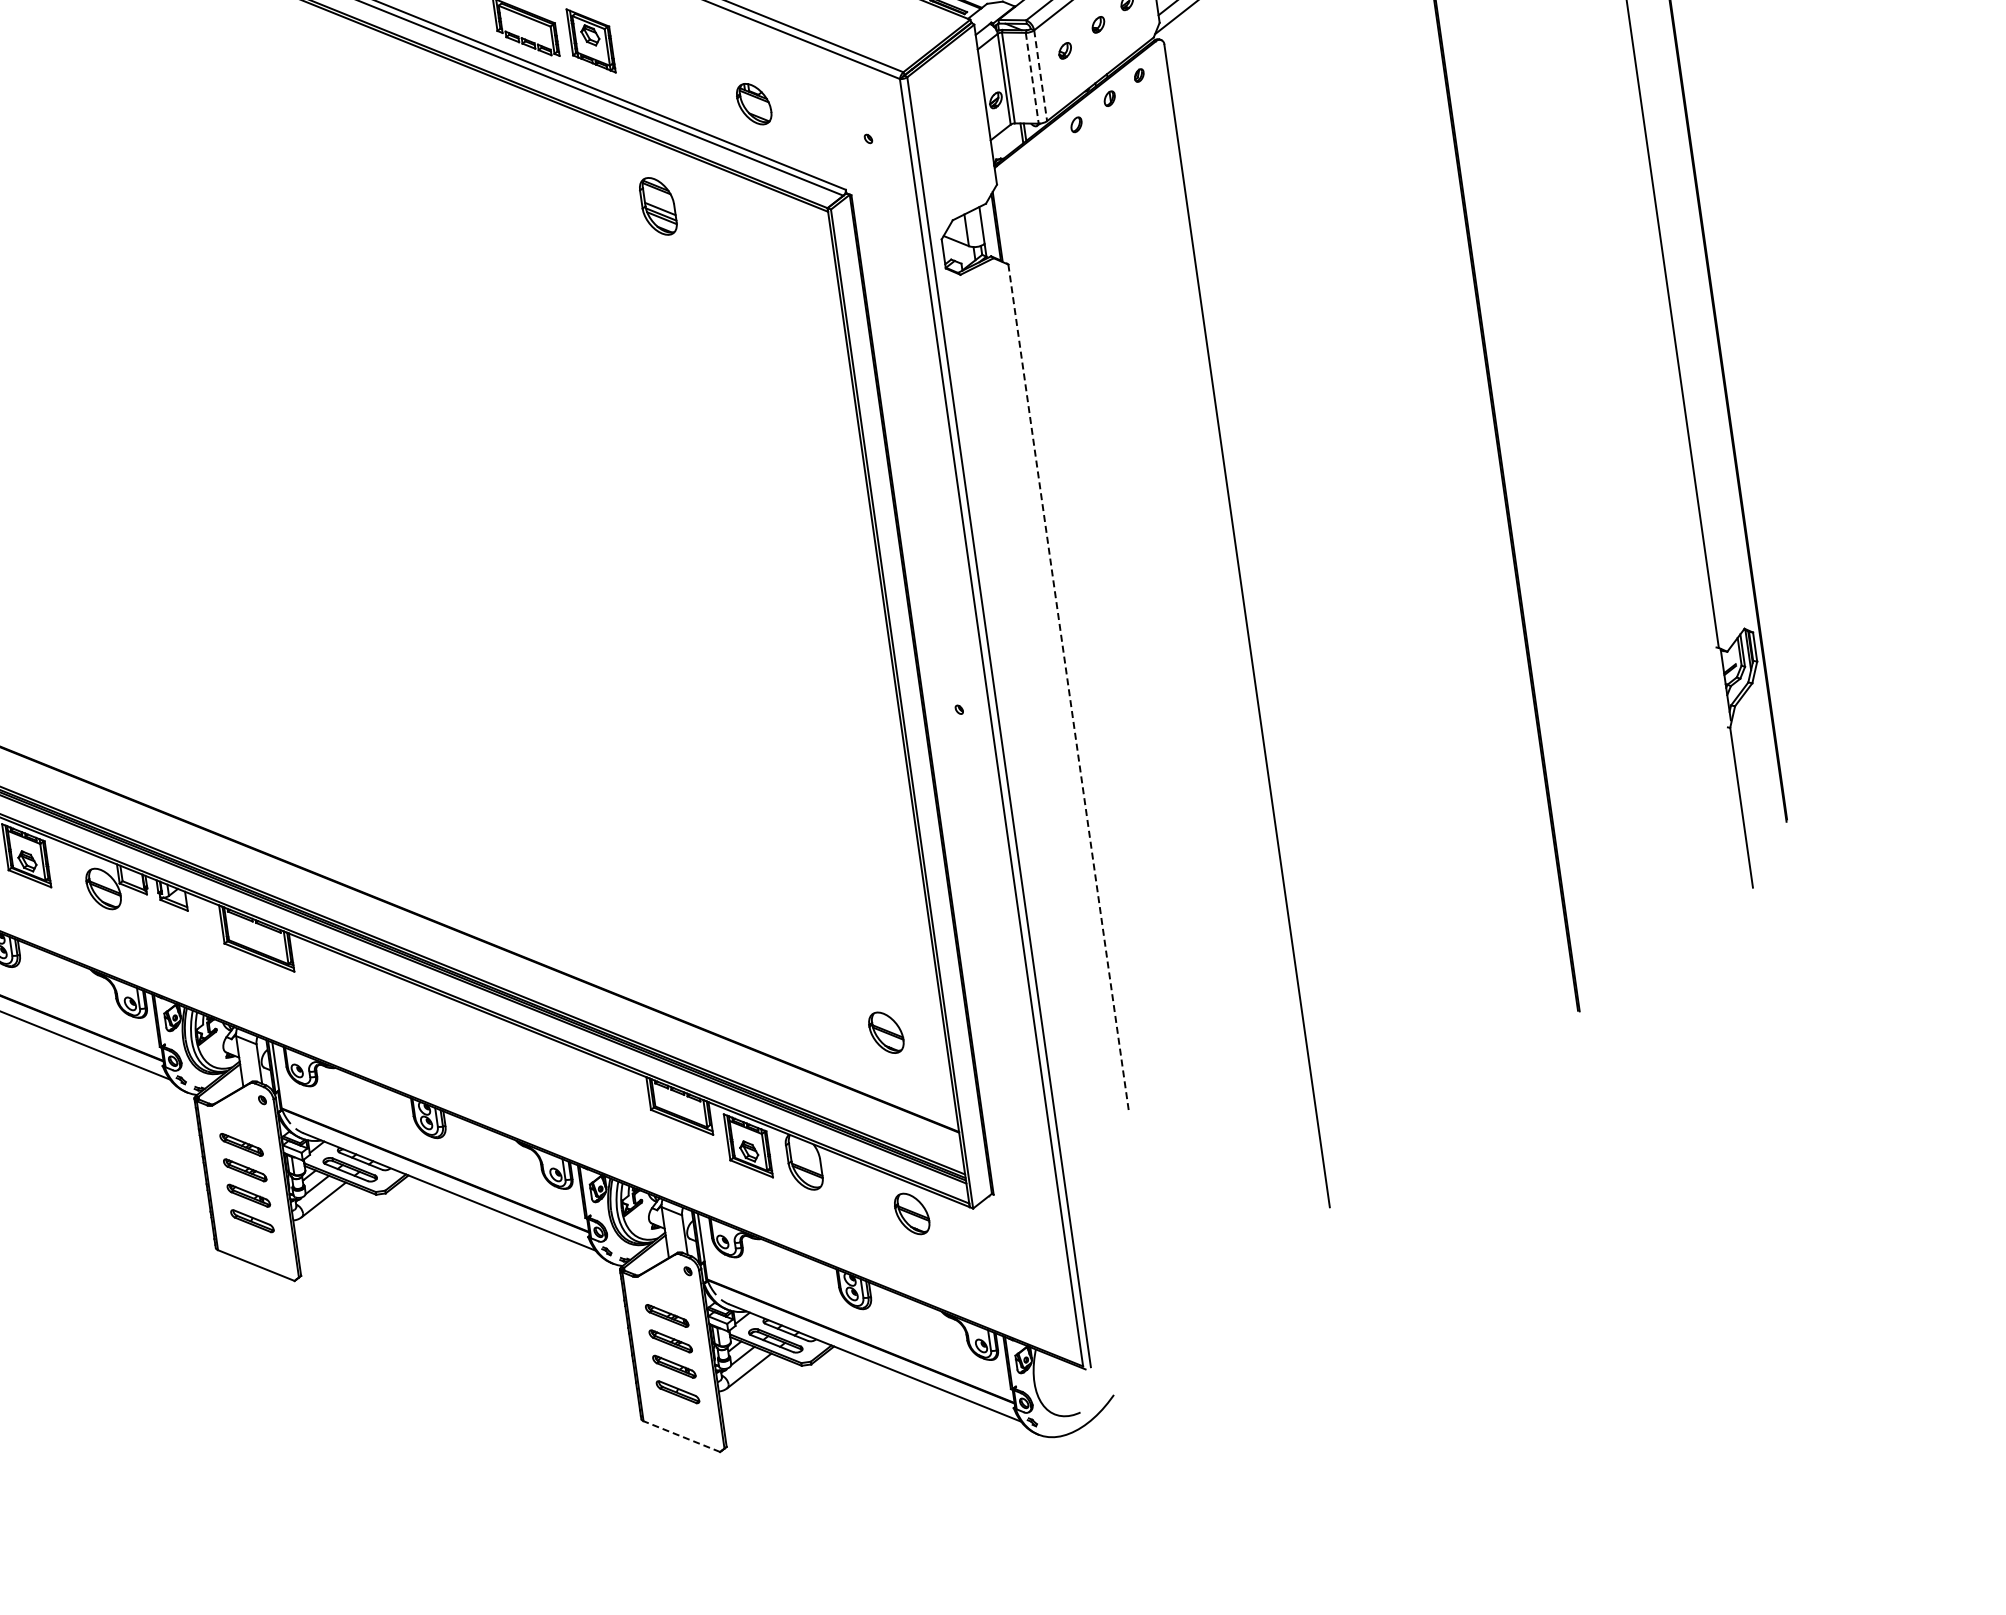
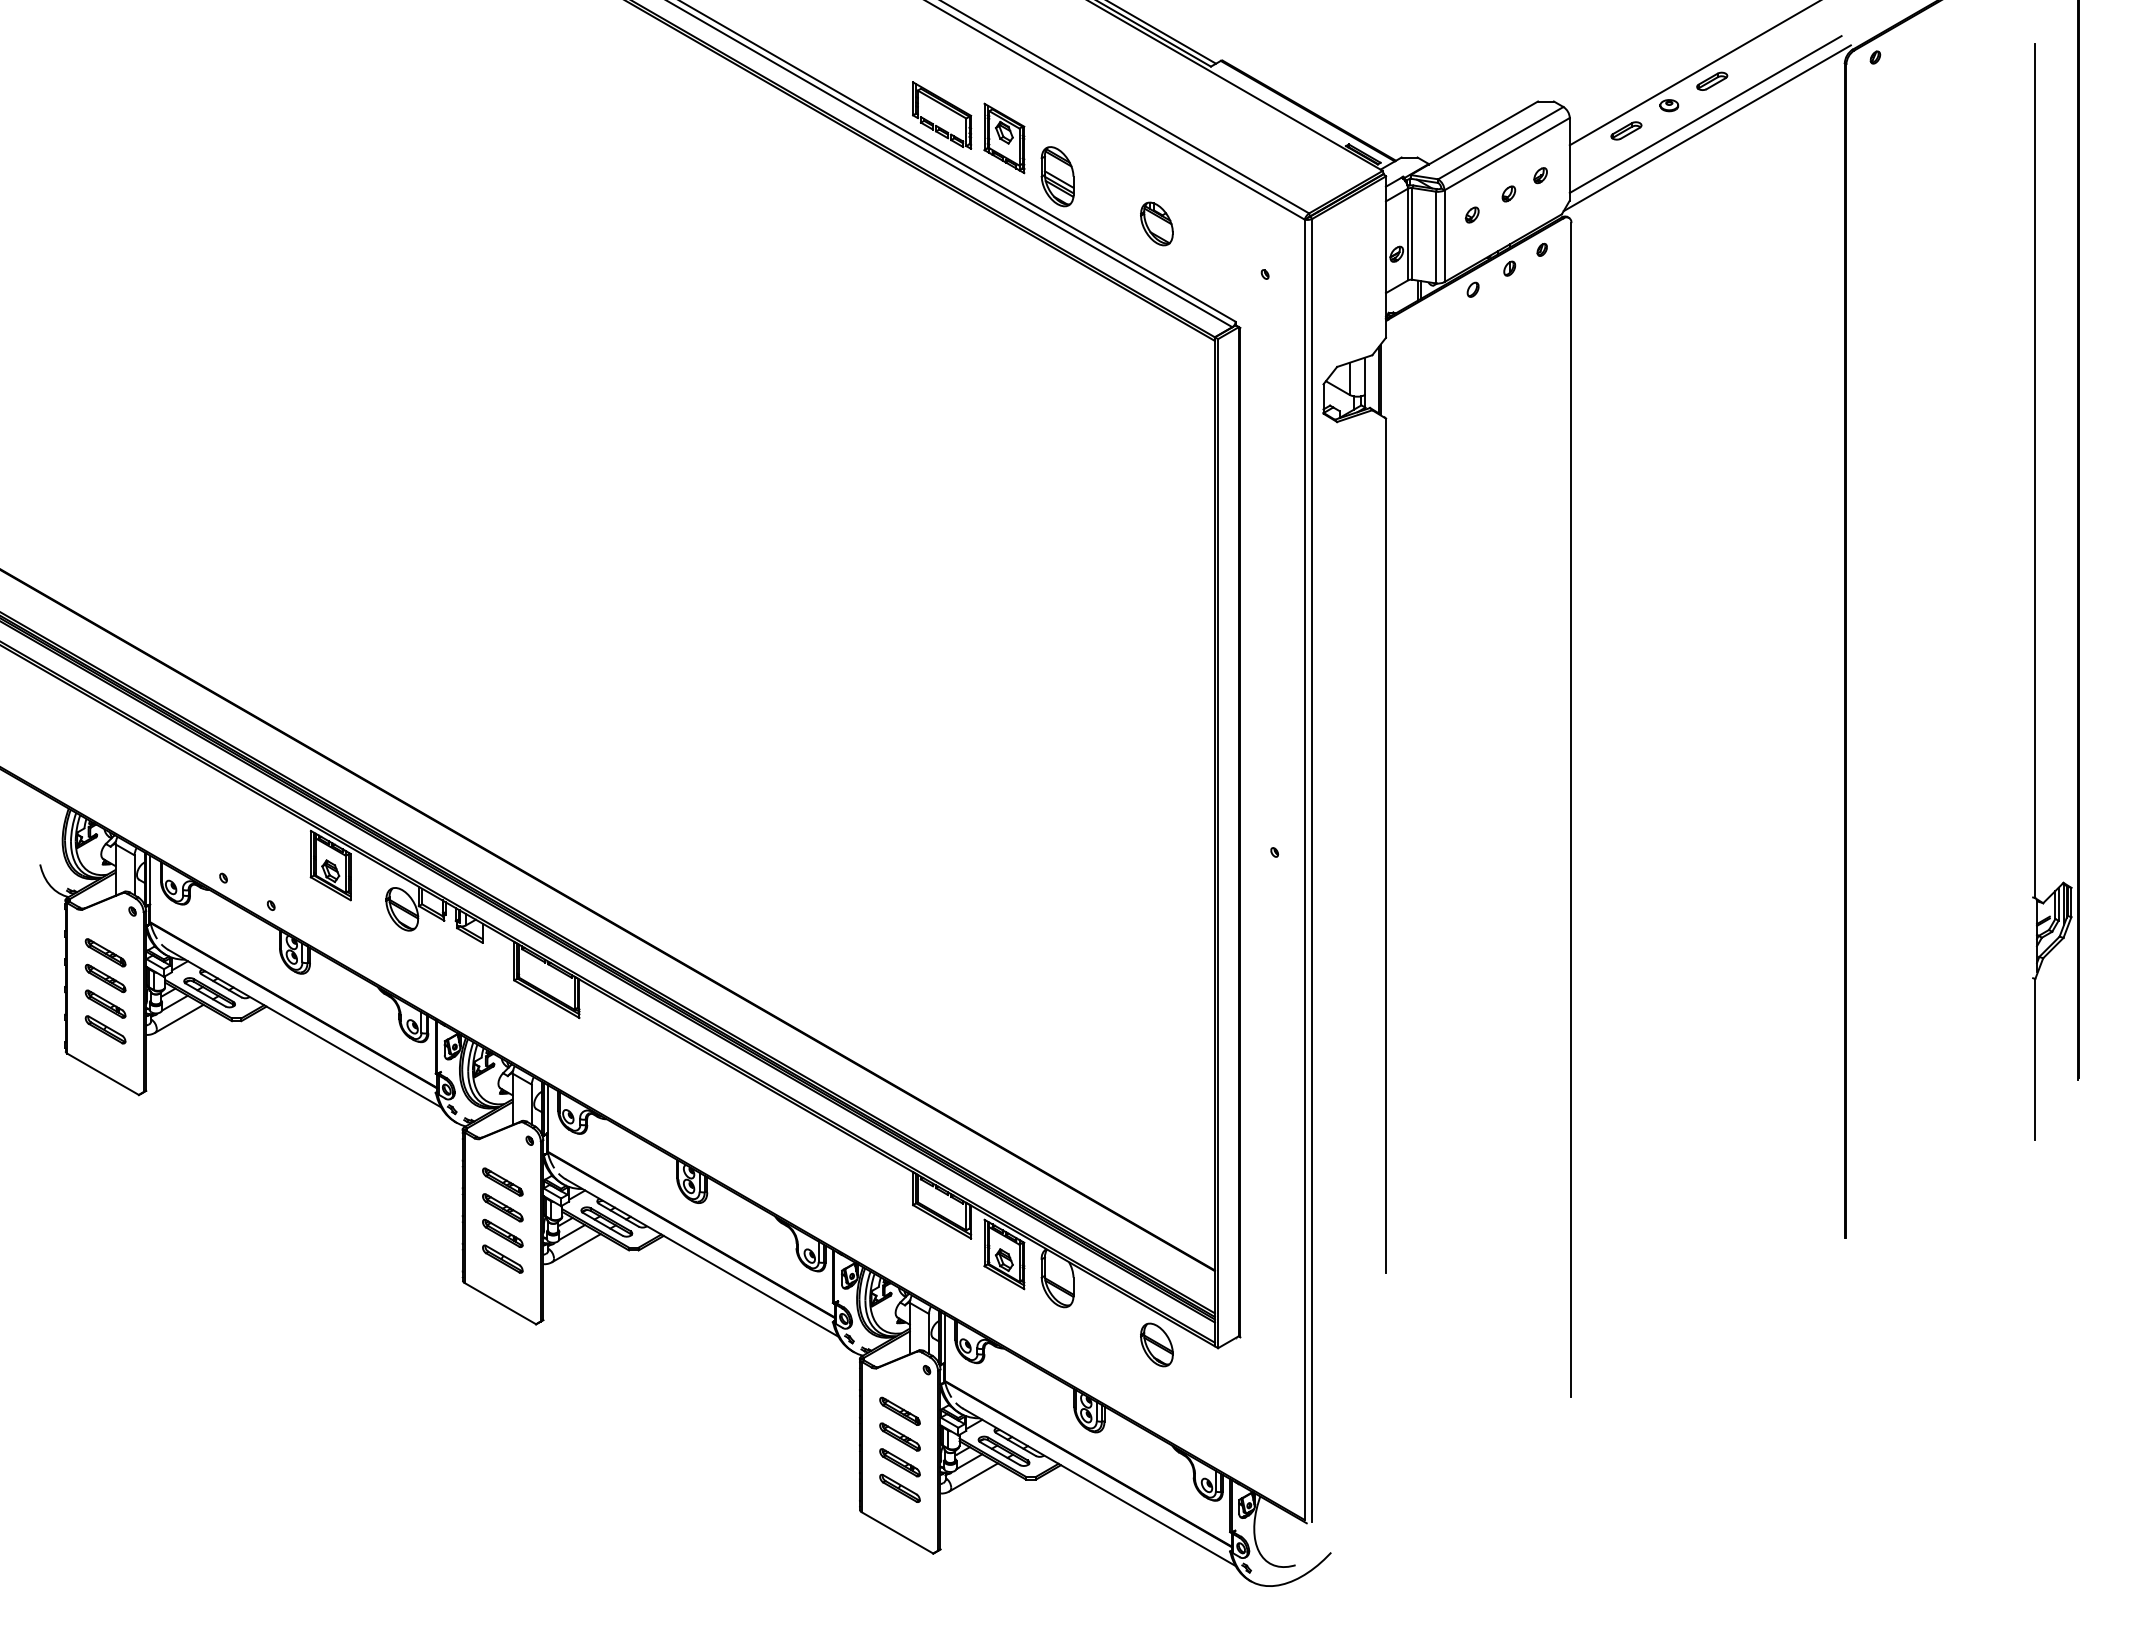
line: (1040, 76) -> (1444, 236), dashed -> solid
line: (1031, 78) -> (1435, 237), dashed -> solid
part: (658, 206) -> (1057, 176), moved
line: (1068, 688) -> (1385, 846), dashed -> solid
part: (885, 1032) -> (1156, 1161), removed
line: (681, 1436) -> (897, 1532), dashed -> solid

